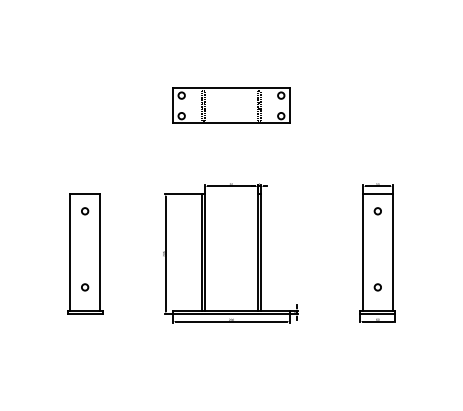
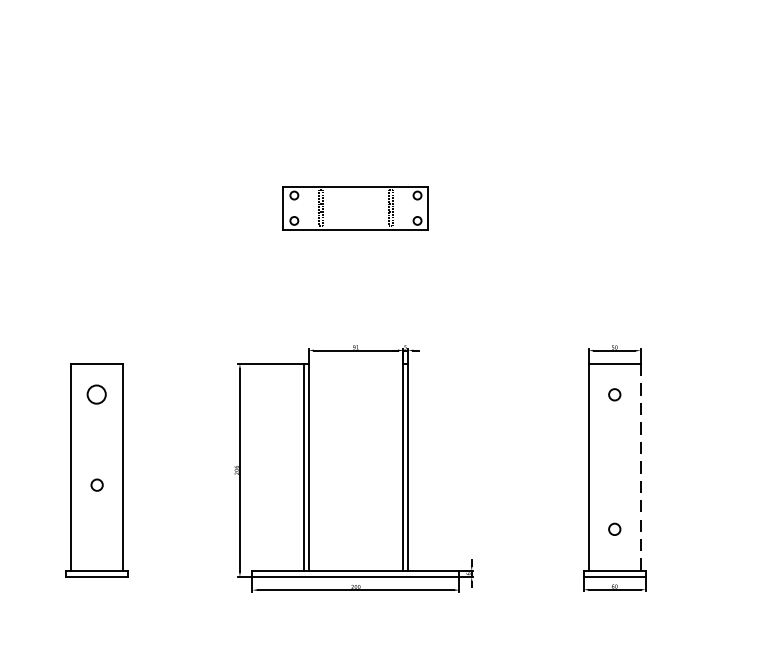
part: (231, 105) -> (355, 207), size x0.7
circle: (85, 211) -> (97, 395), size x1.6
line: (392, 252) -> (640, 467), solid -> dashed
circle: (85, 287) -> (97, 485), moved

